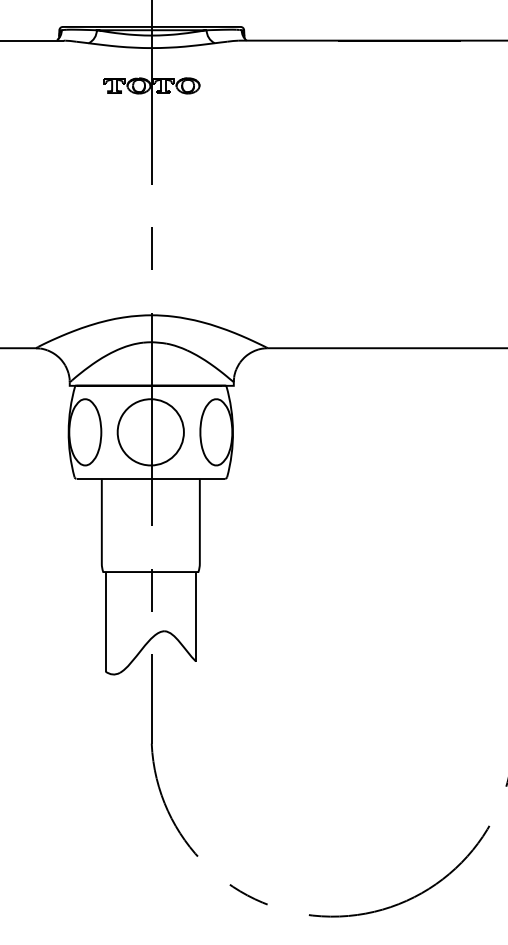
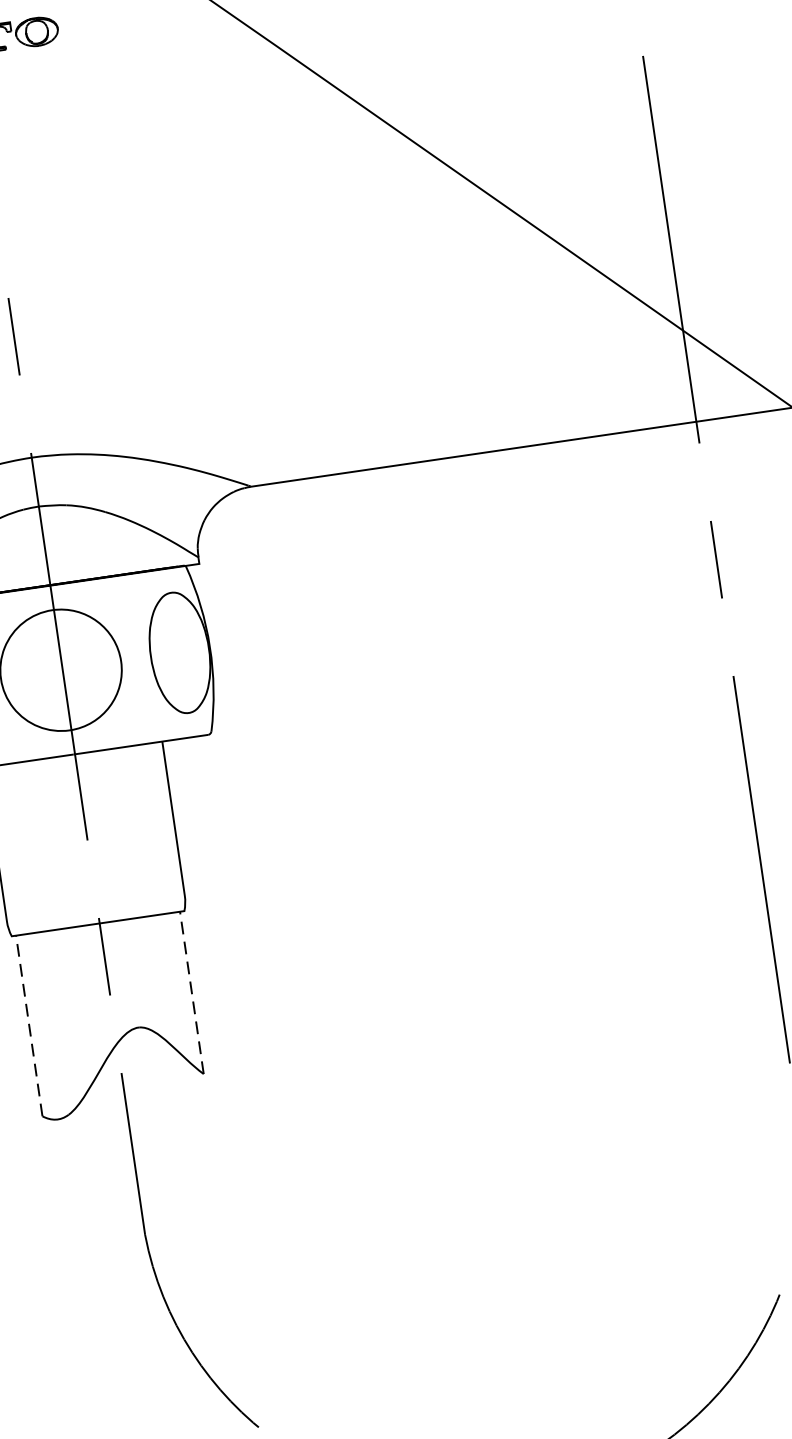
line: (196, 616) -> (192, 992), solid -> dashed
line: (105, 621) -> (28, 1025), solid -> dashed

